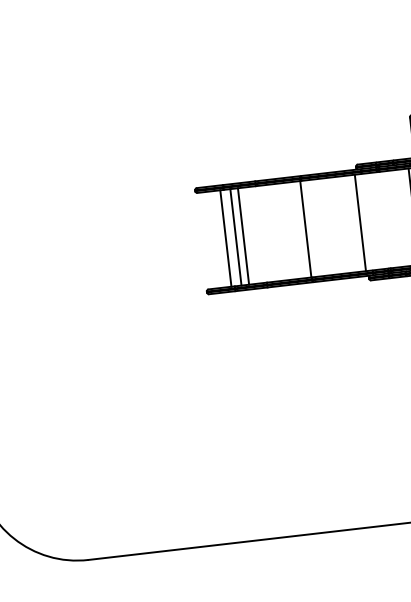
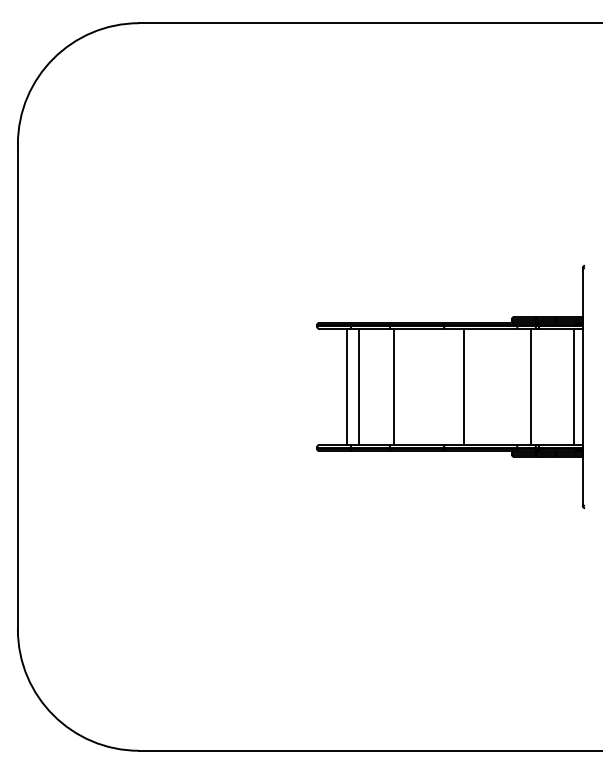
line: (360, 222) -> (531, 386), moved
line: (305, 228) -> (464, 386), moved
line: (243, 236) -> (394, 386), moved

